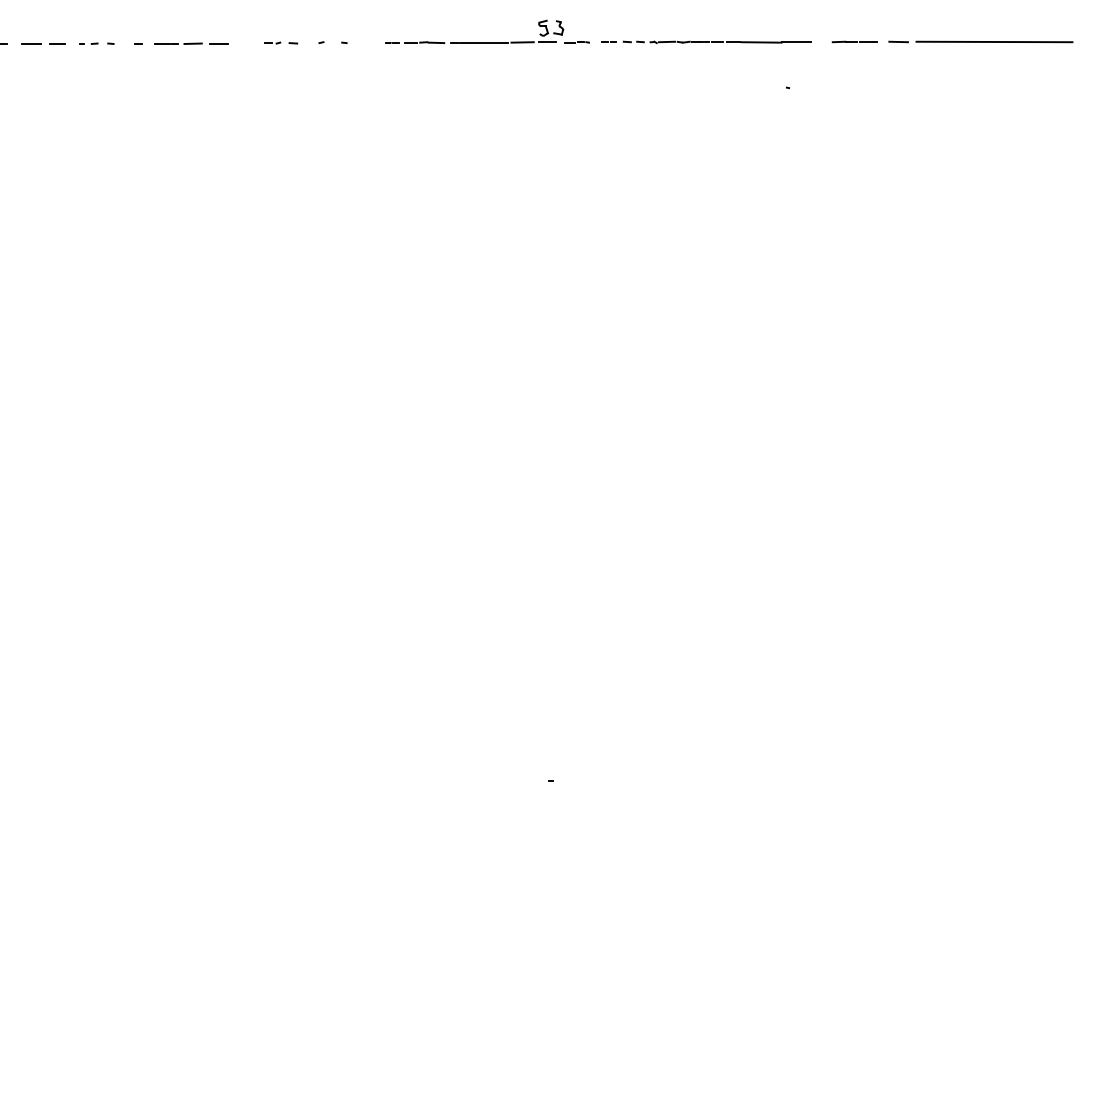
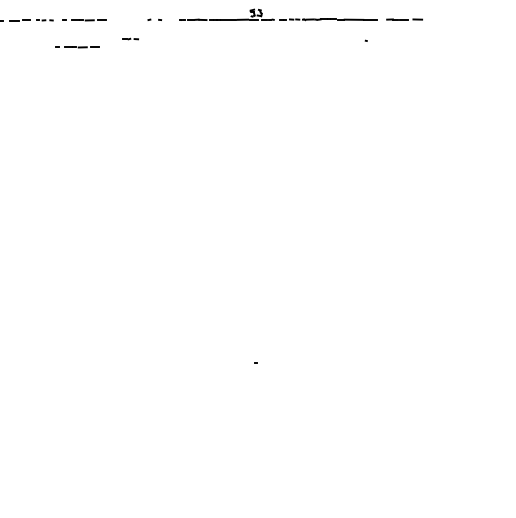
part: (280, 41) -> (130, 38), moved
line: (994, 41) -> (462, 19), removed
line: (166, 102) -> (77, 47), added

